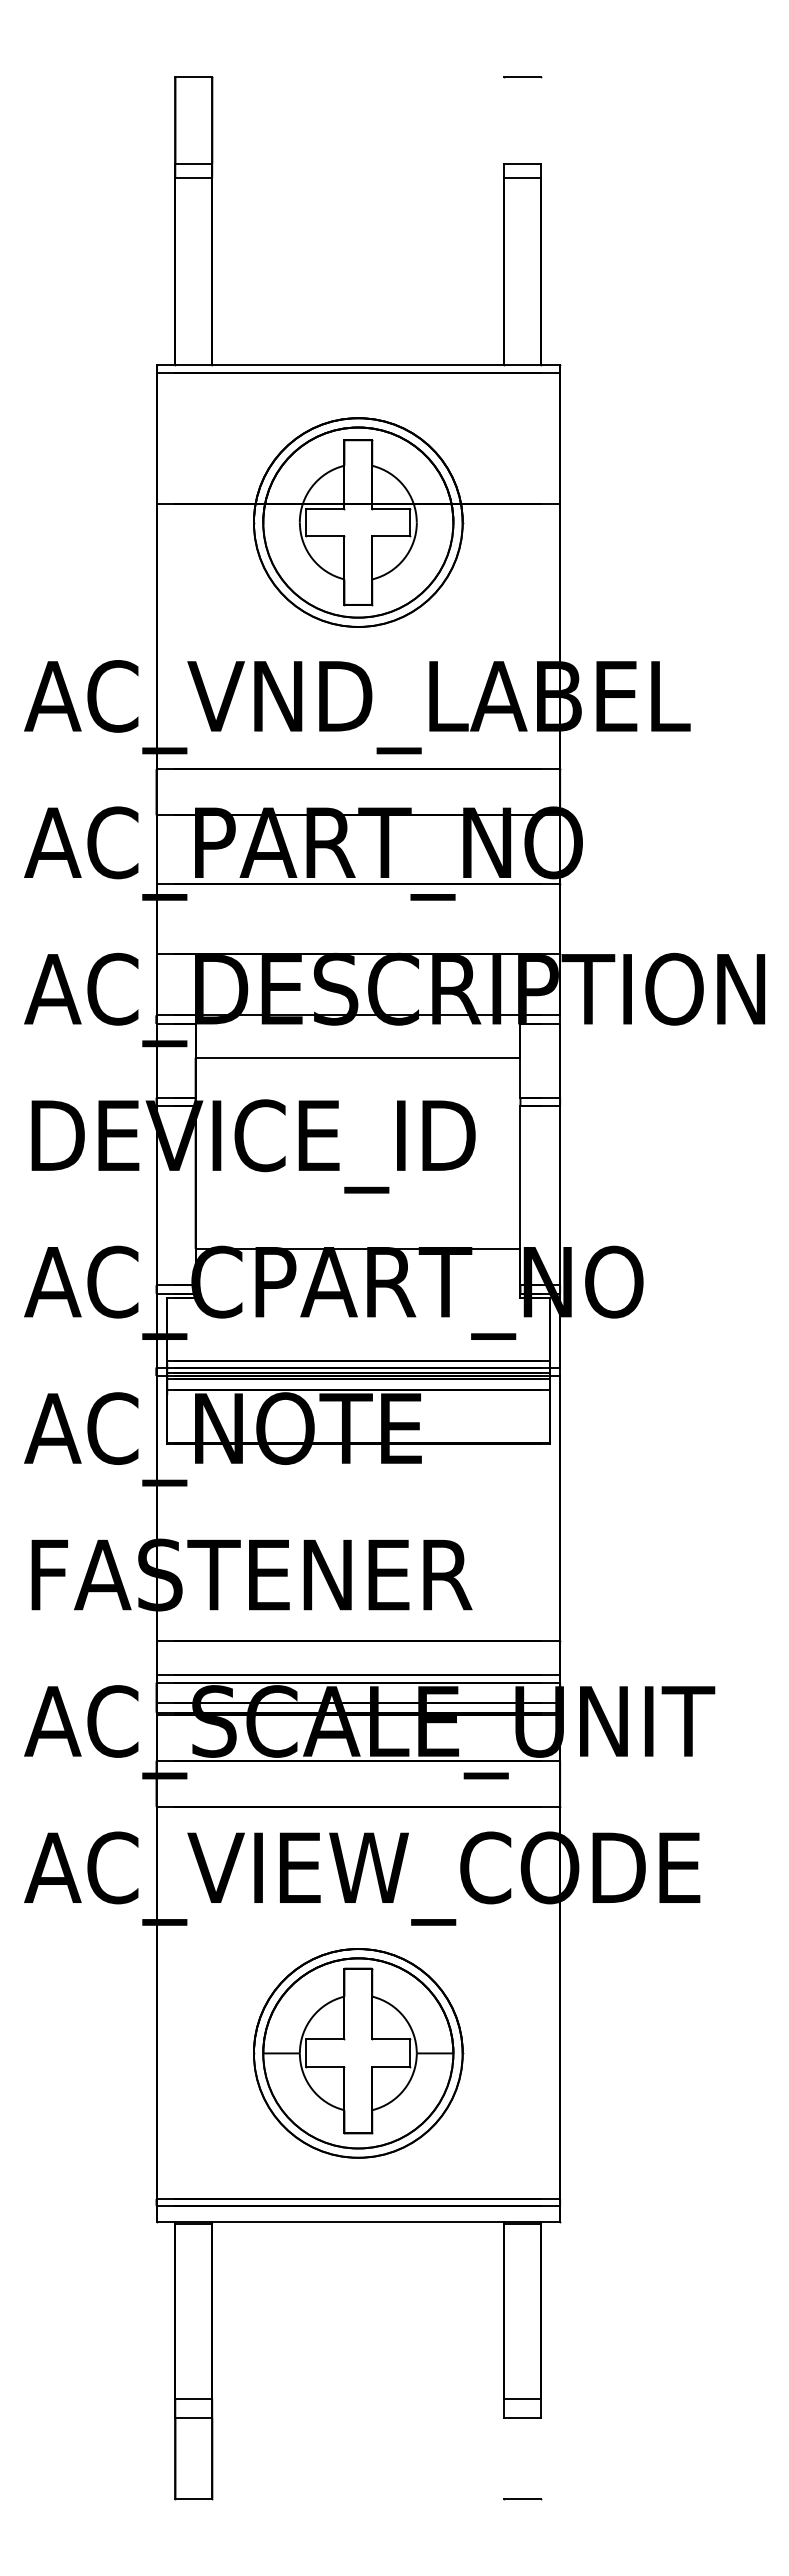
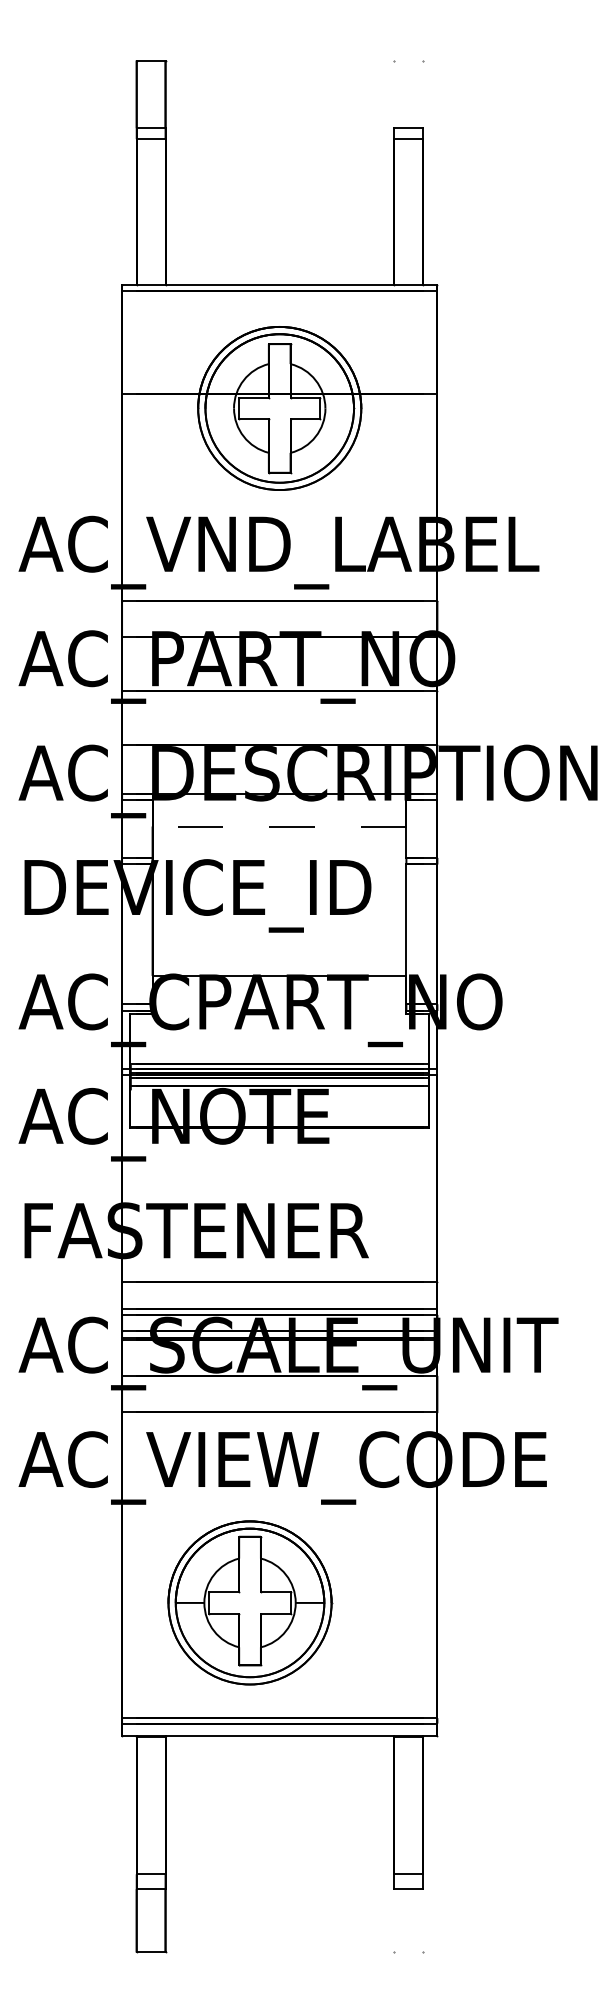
line: (522, 77) -> (408, 60), removed
line: (357, 1057) -> (279, 826), solid -> dashed
part: (358, 2053) -> (250, 1603), moved
line: (522, 2498) -> (408, 1952), removed

